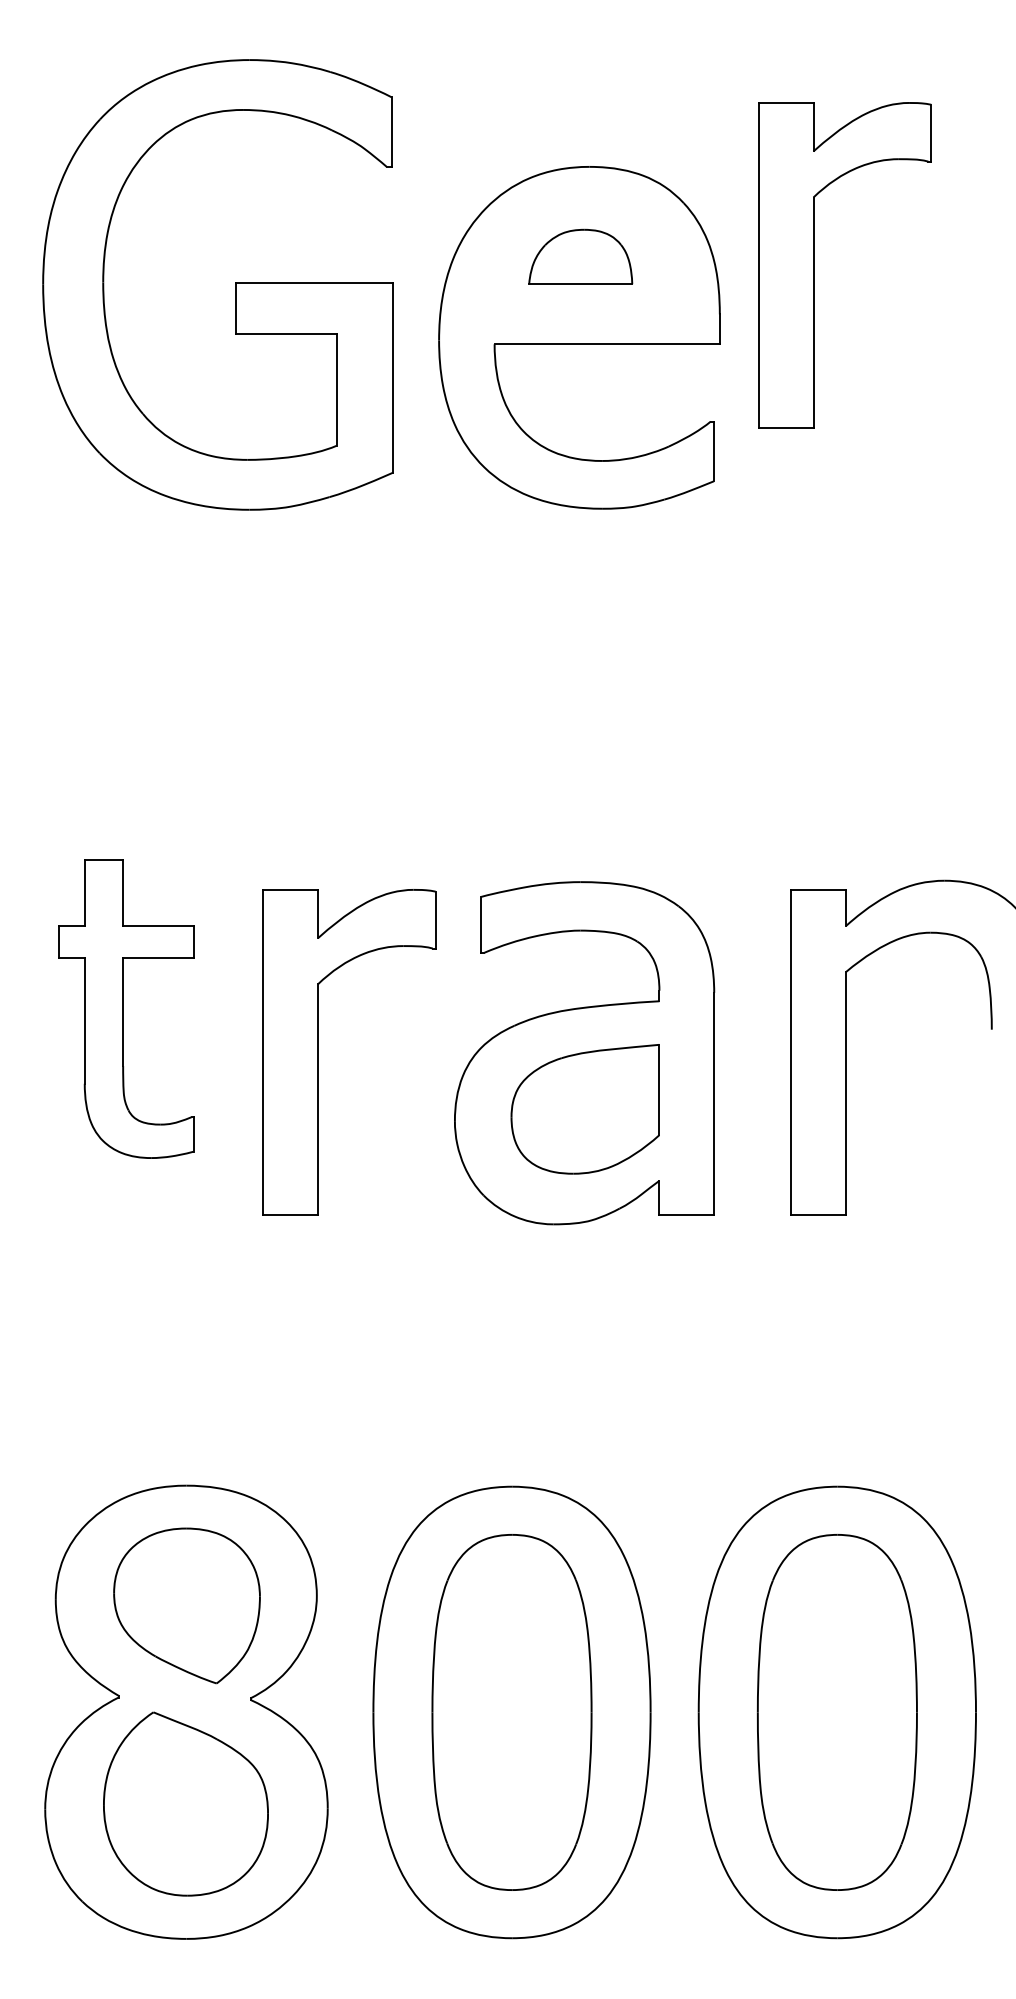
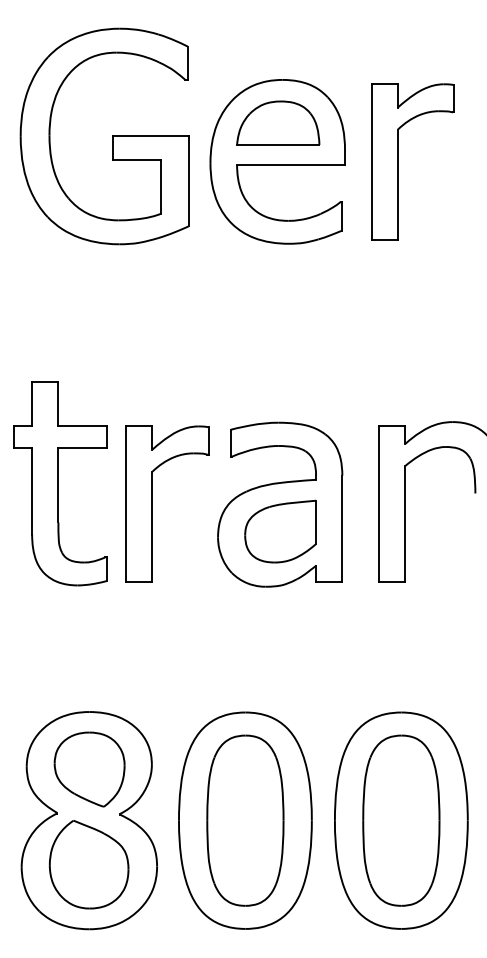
part: (581, 255) -> (278, 122), size x1.67
part: (814, 264) -> (398, 161), moved
part: (126, 1008) -> (60, 483), size x1.43

